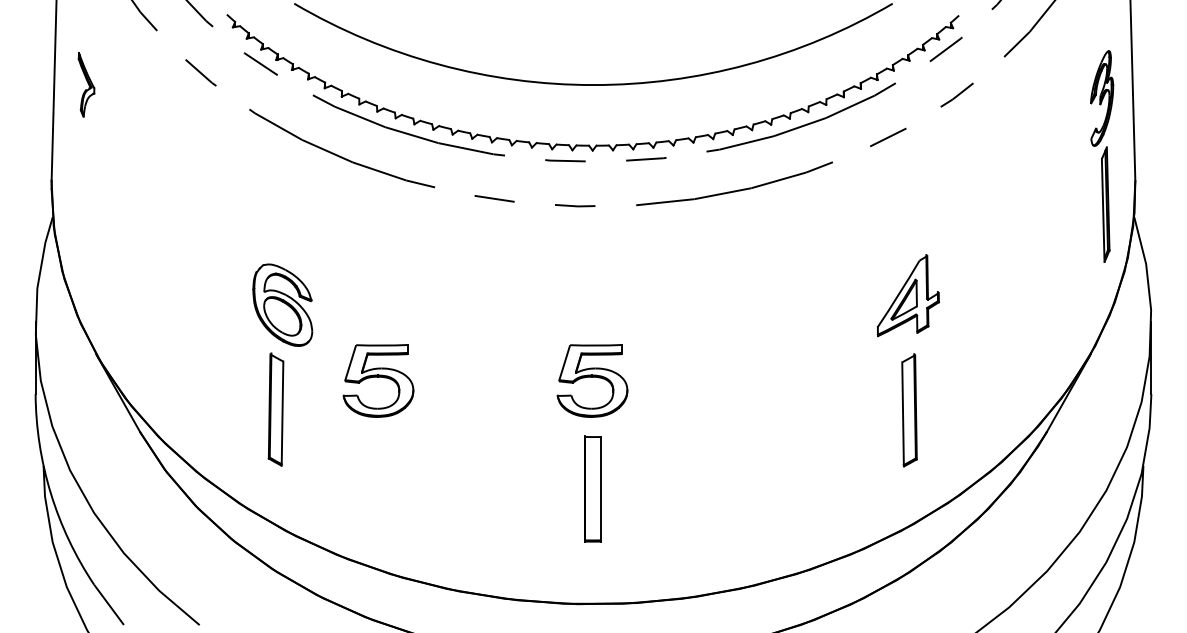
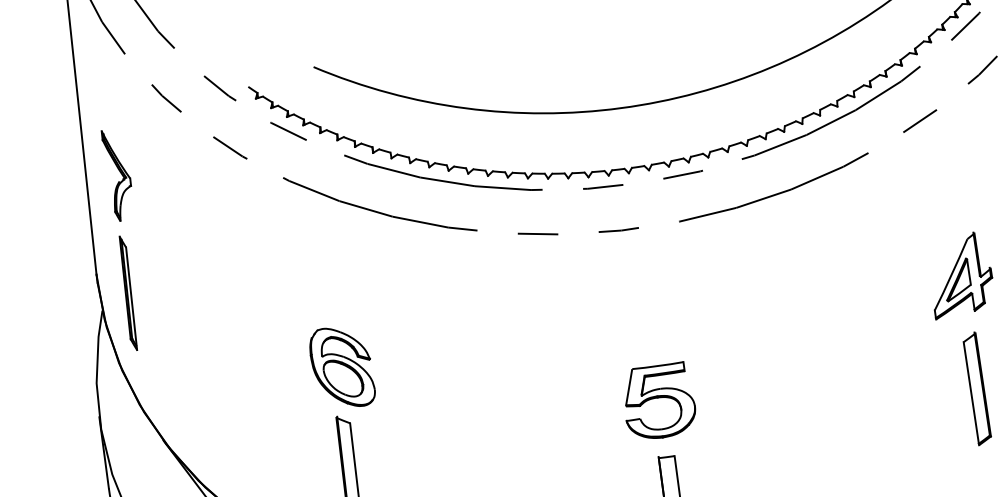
part: (86, 84) -> (118, 174), size x1.43
part: (80, 203) -> (128, 293), added
part: (378, 380) -> (446, 429), removed

